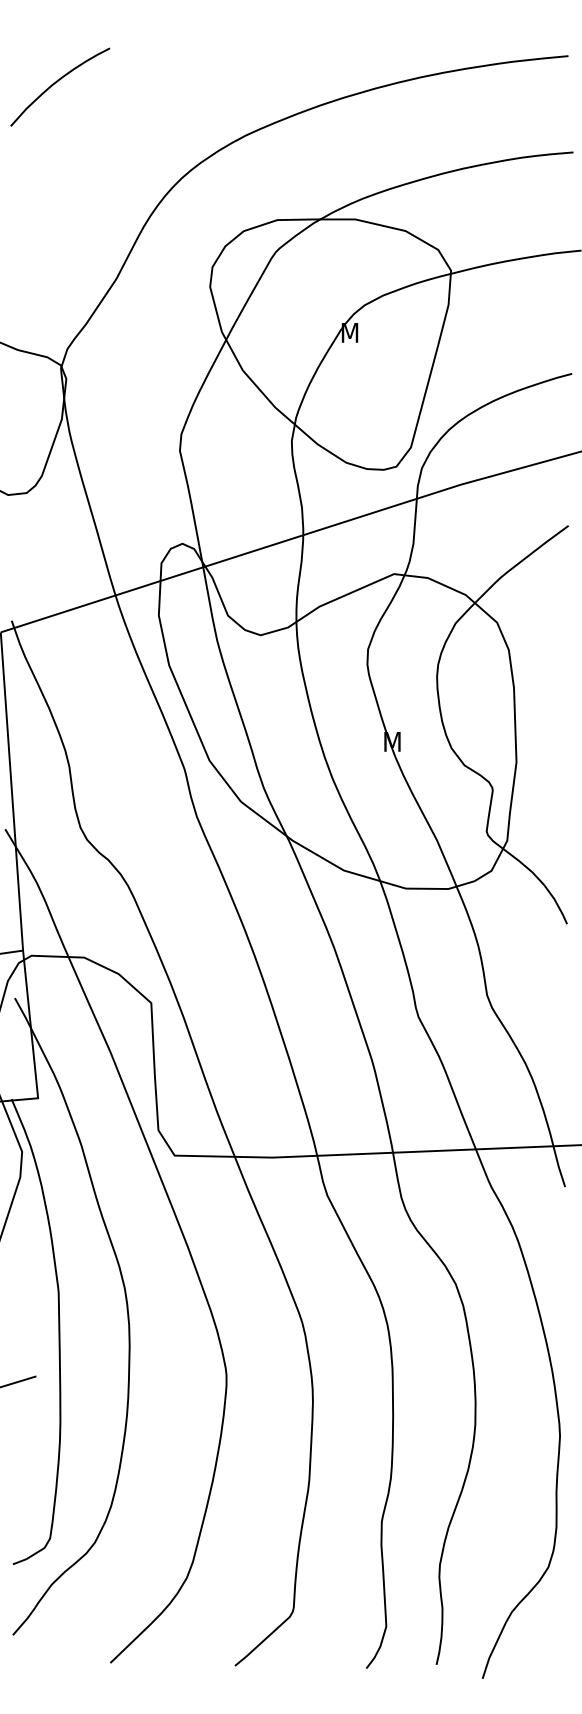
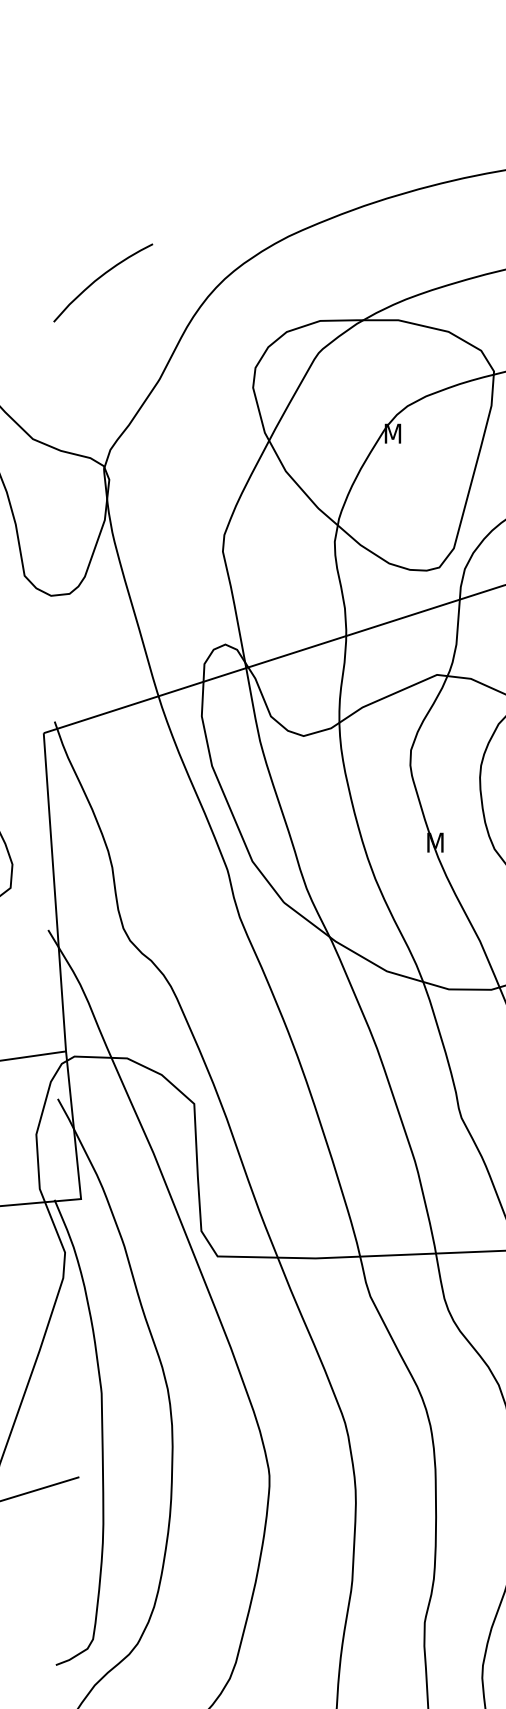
curve: (57, 82) -> (100, 278), moved

